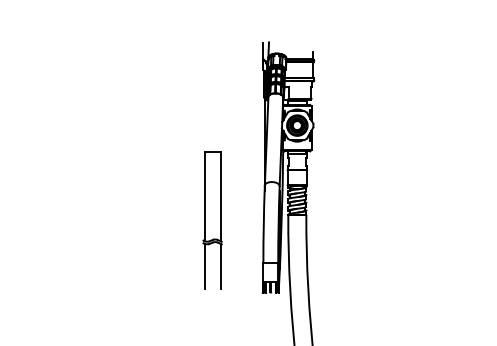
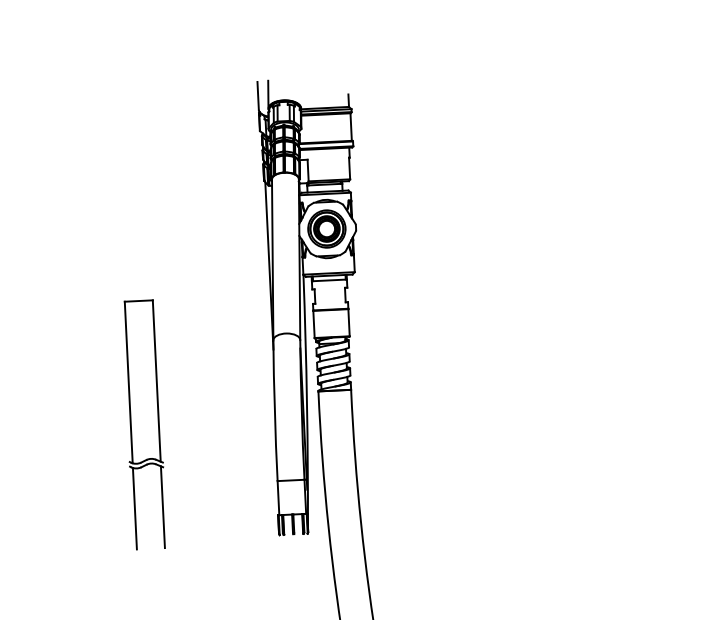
part: (212, 220) -> (144, 424), moved

